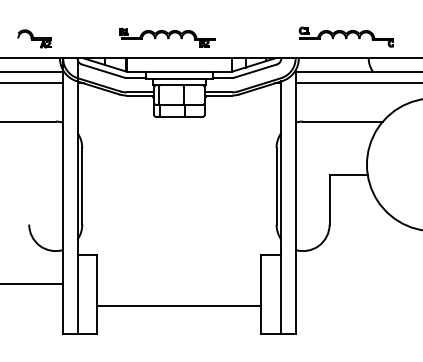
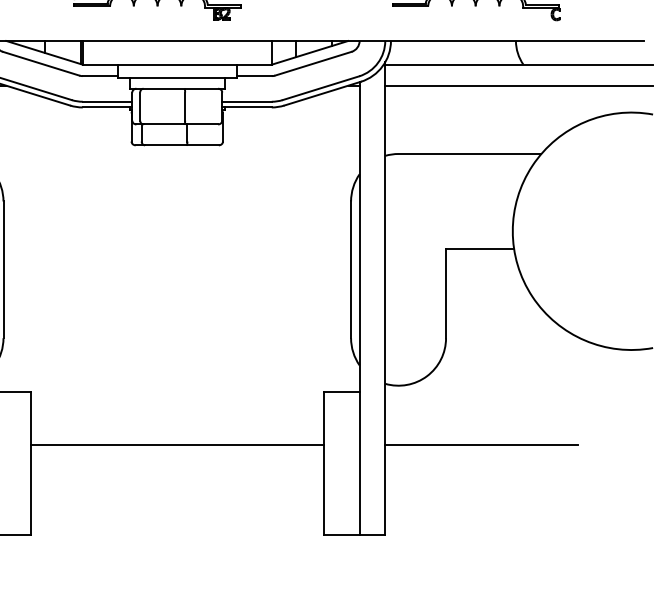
line: (349, 284) -> (481, 445), added
line: (179, 306) -> (177, 445), moved

